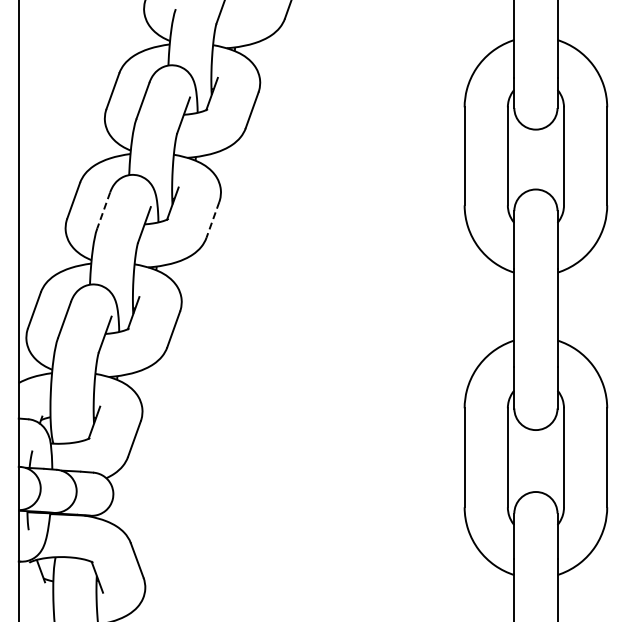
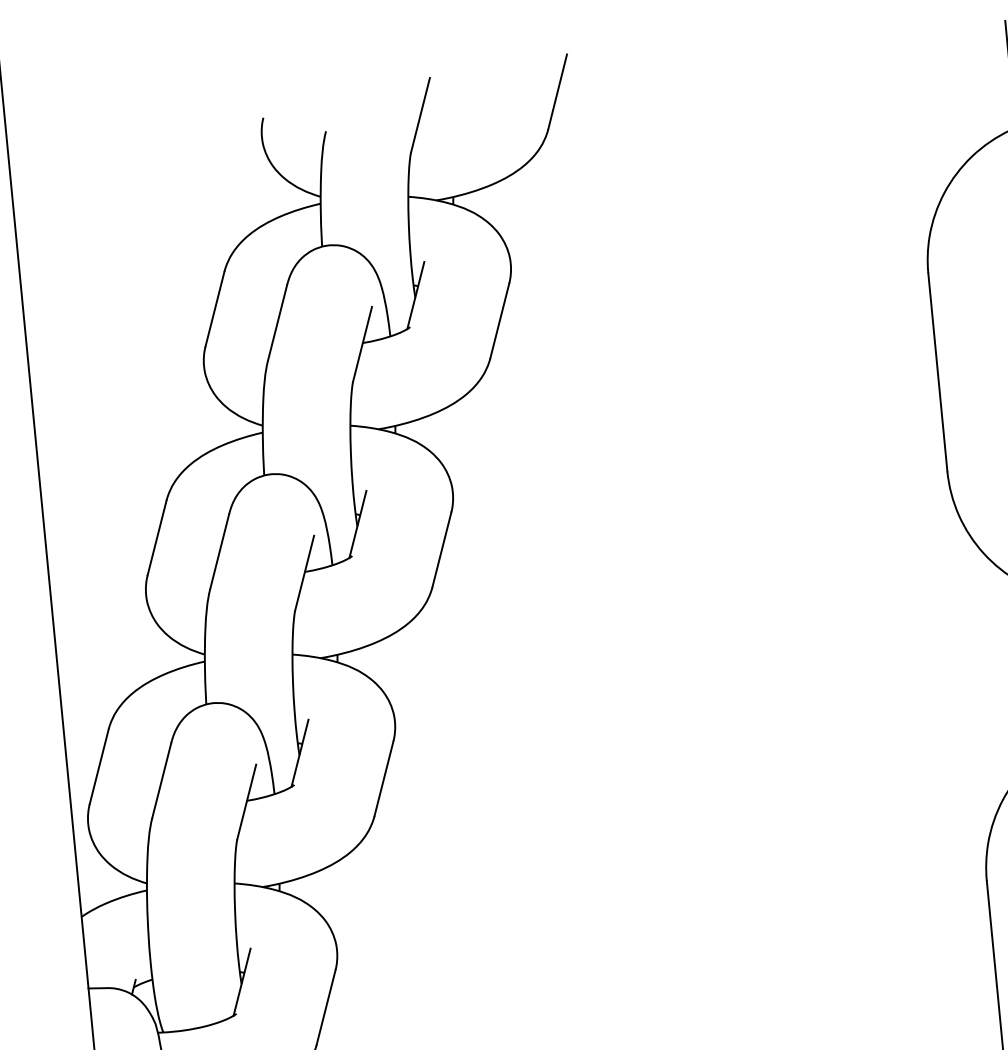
line: (103, 210) -> (219, 551), dashed -> solid
line: (212, 219) -> (441, 548), dashed -> solid

